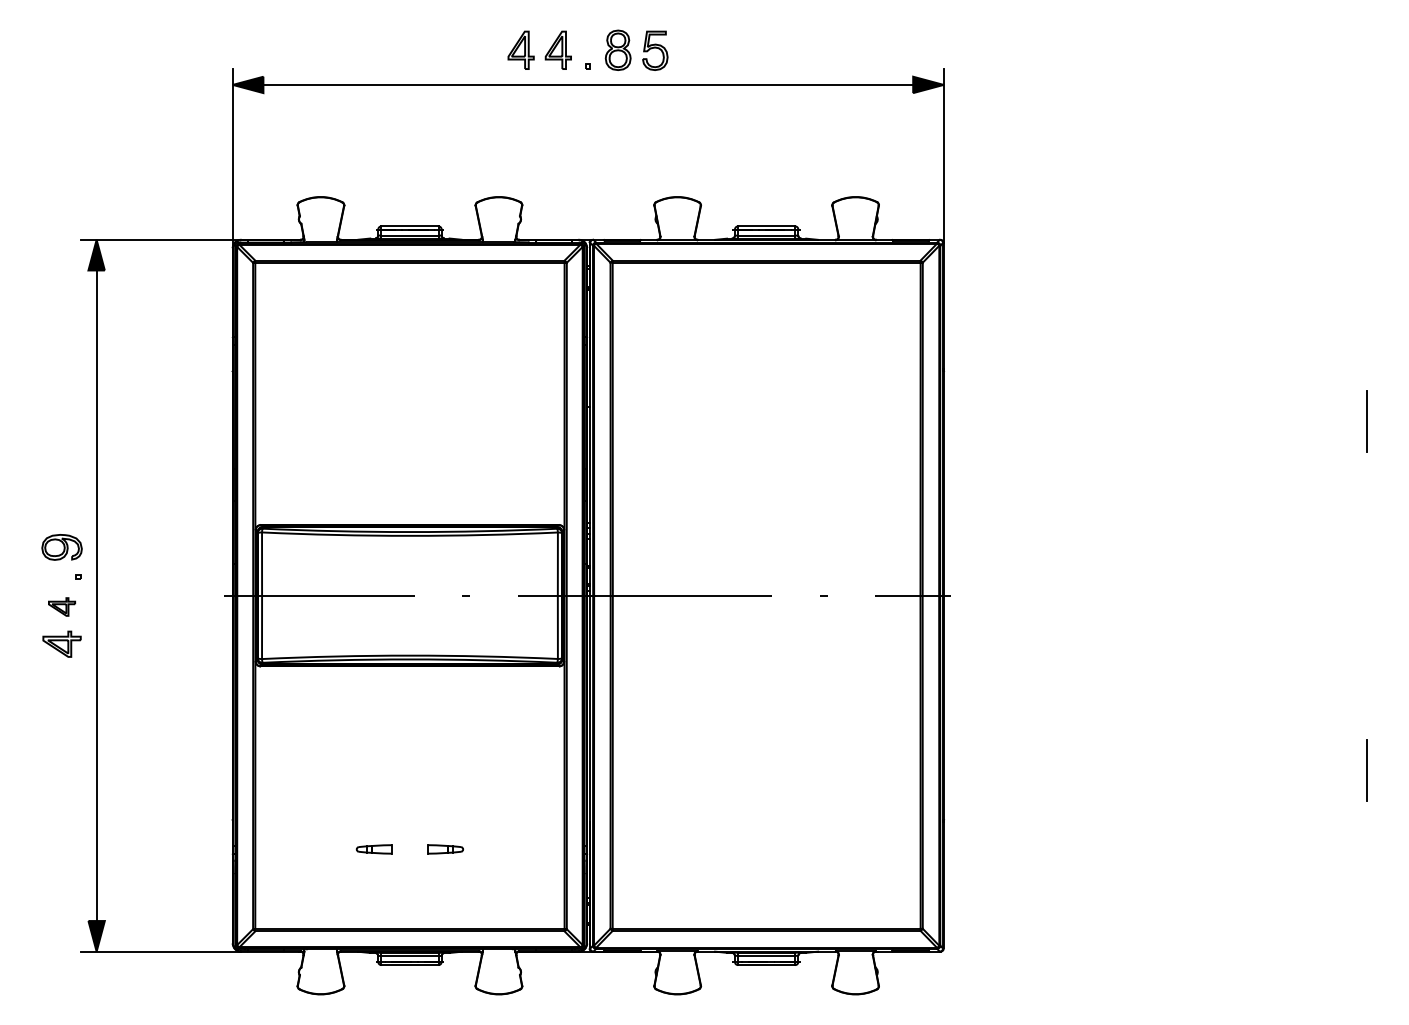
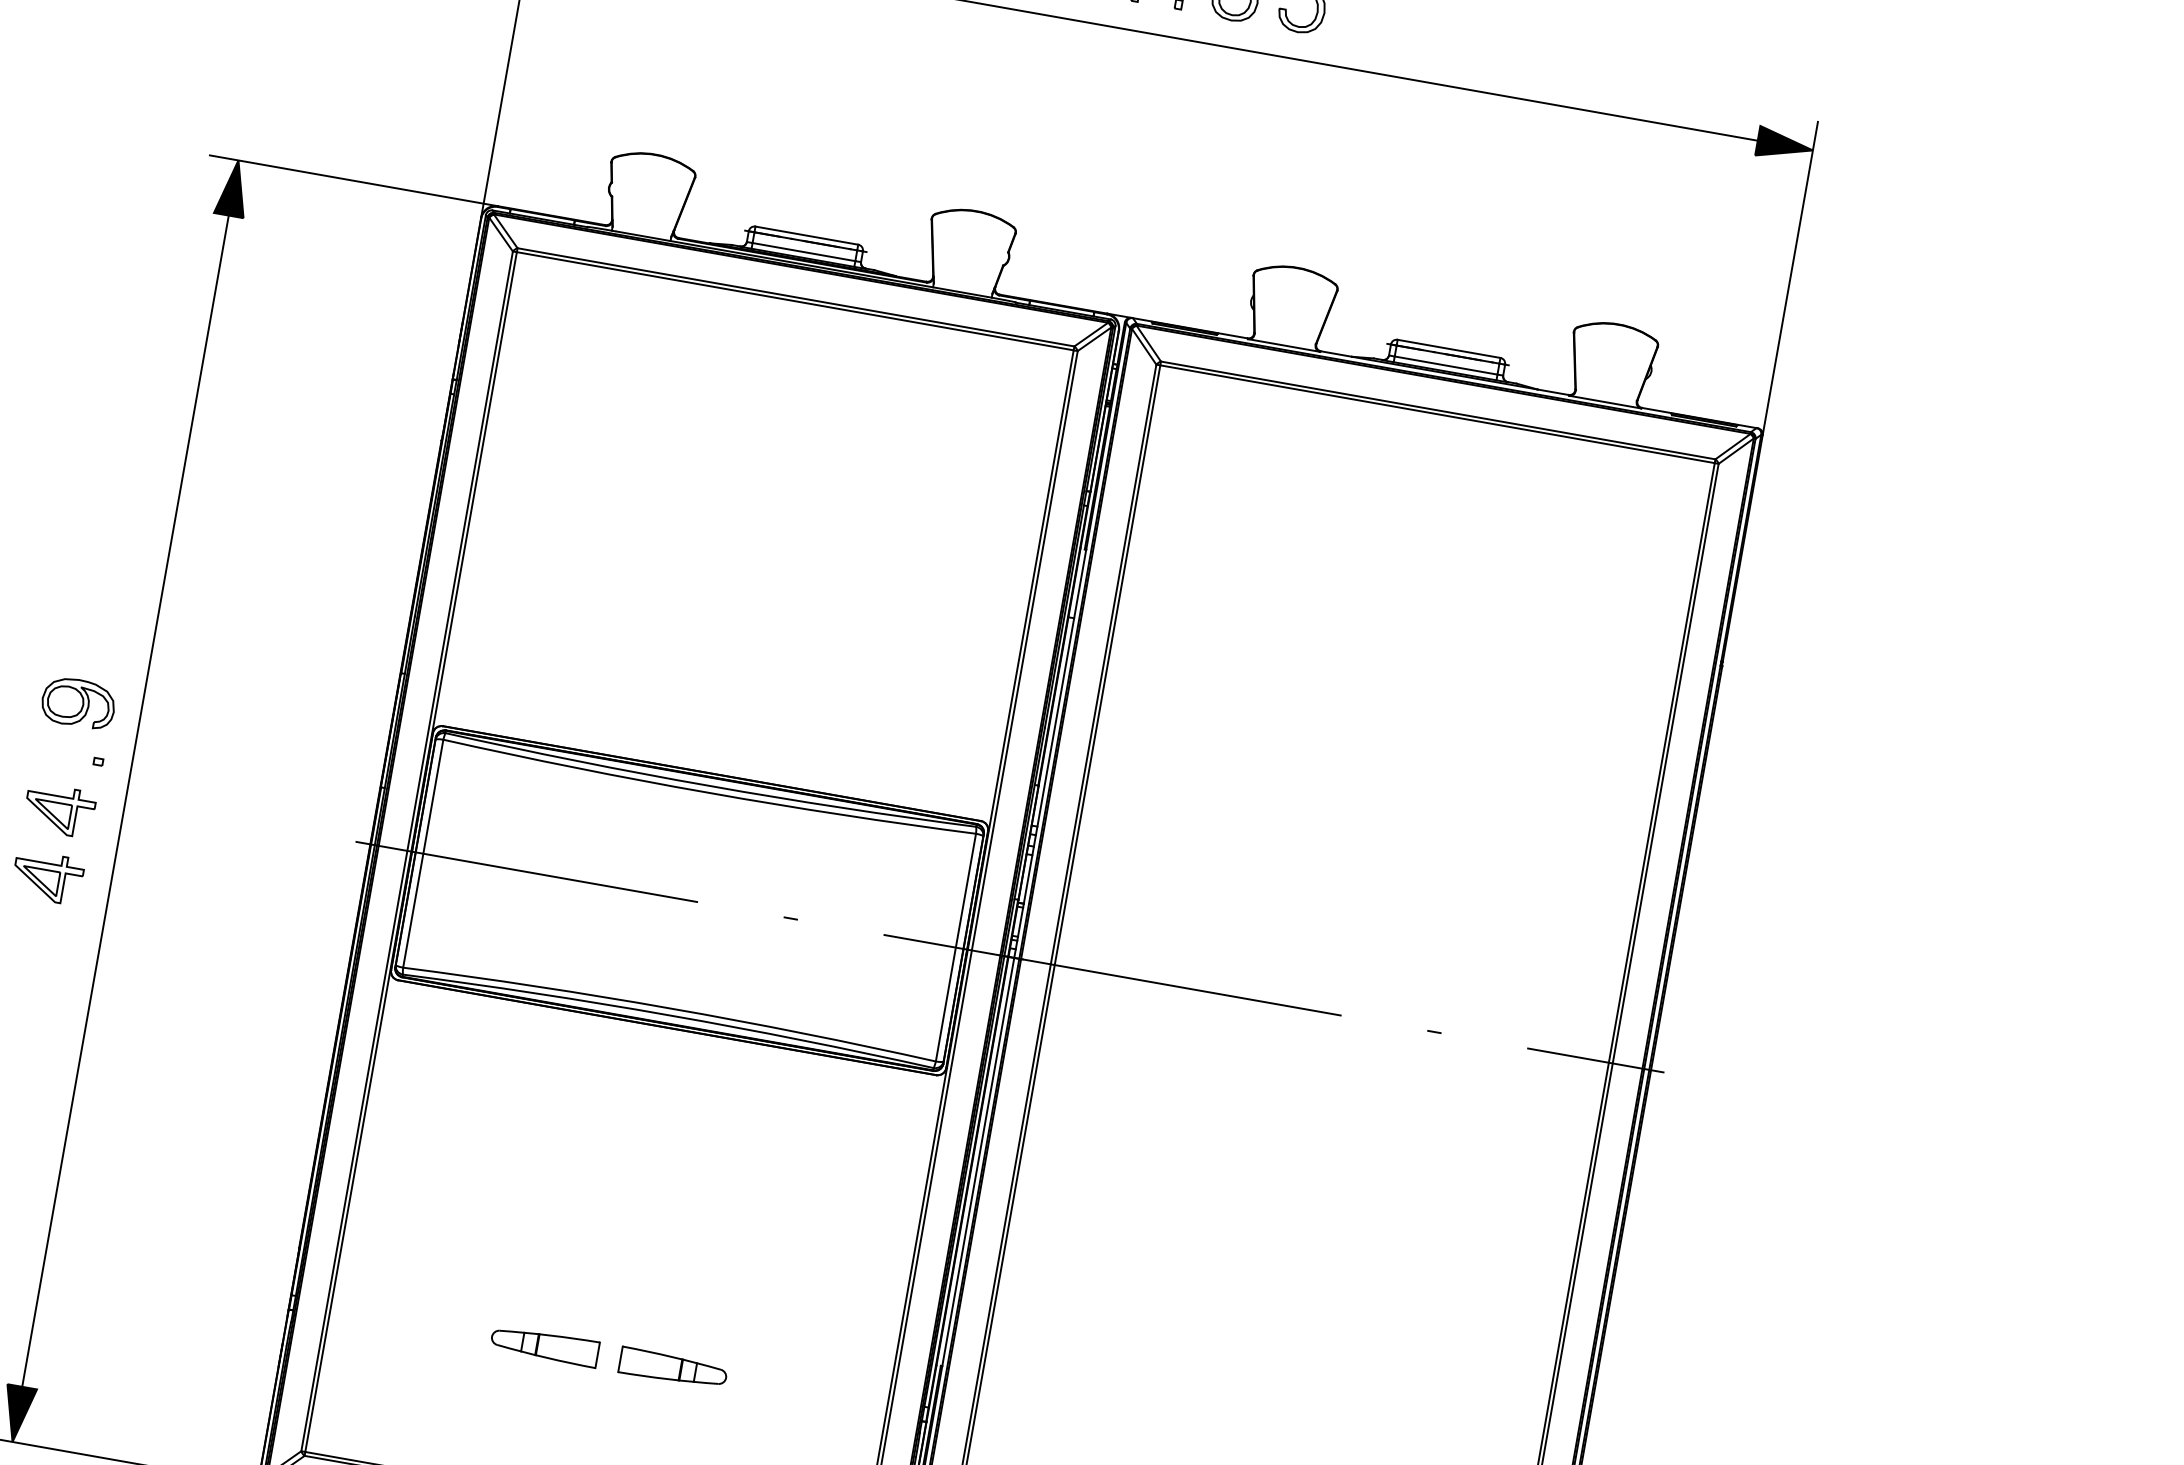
part: (61, 606) -> (58, 809), size x1.43
part: (374, 849) -> (545, 1346), size x1.67
part: (445, 849) -> (673, 1368), size x1.67

